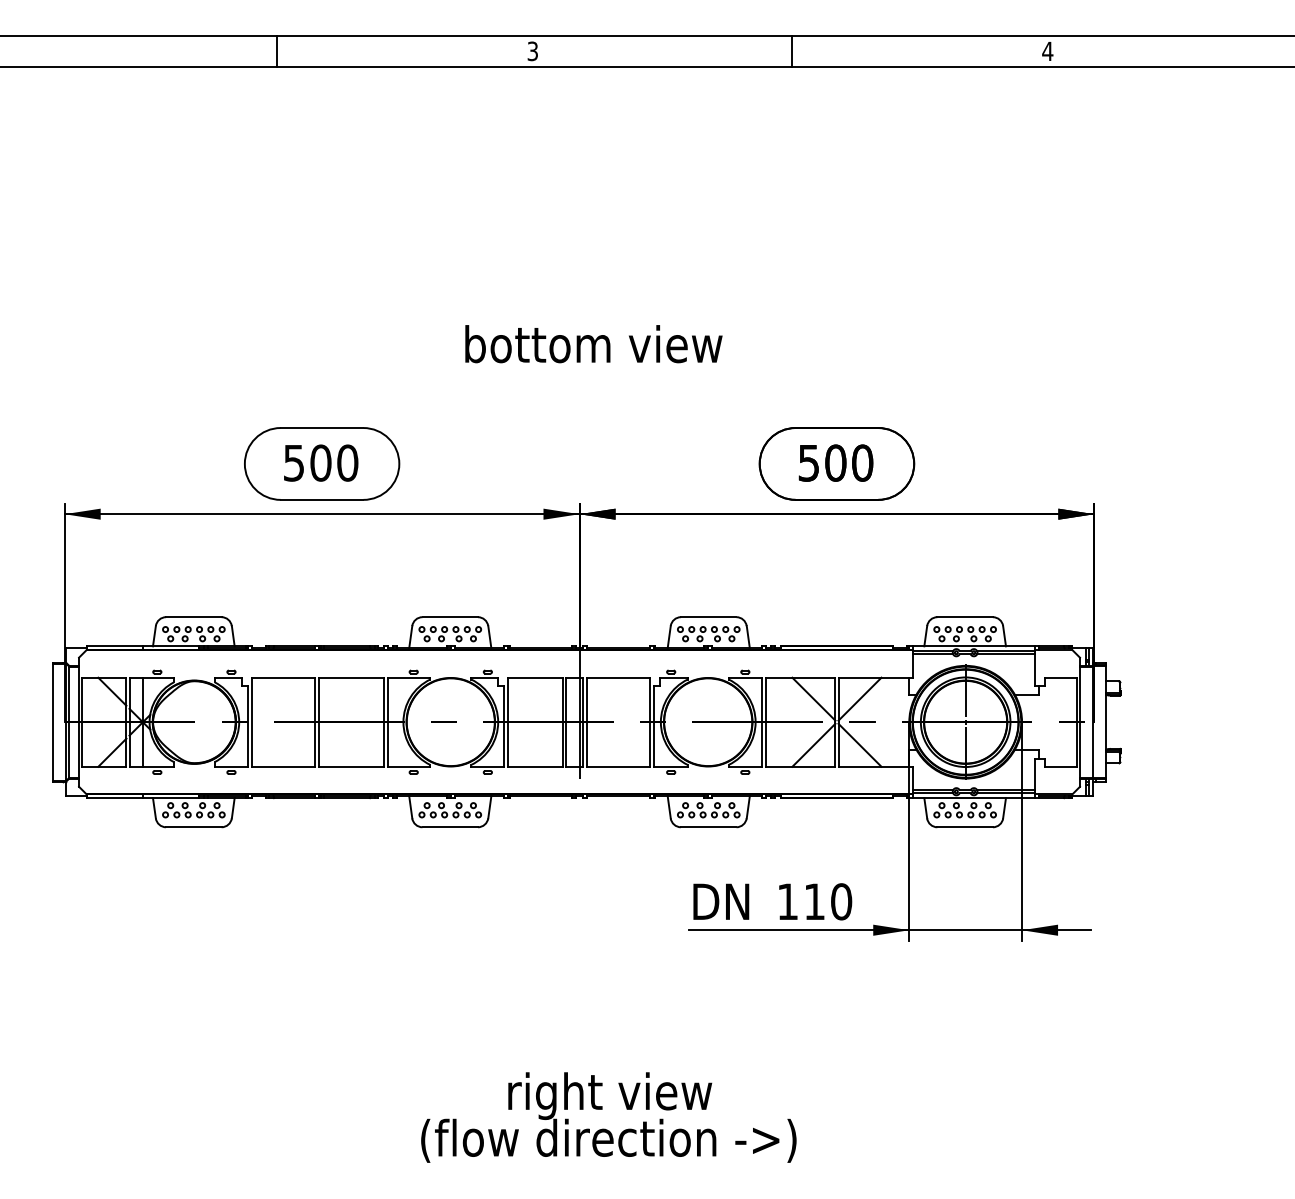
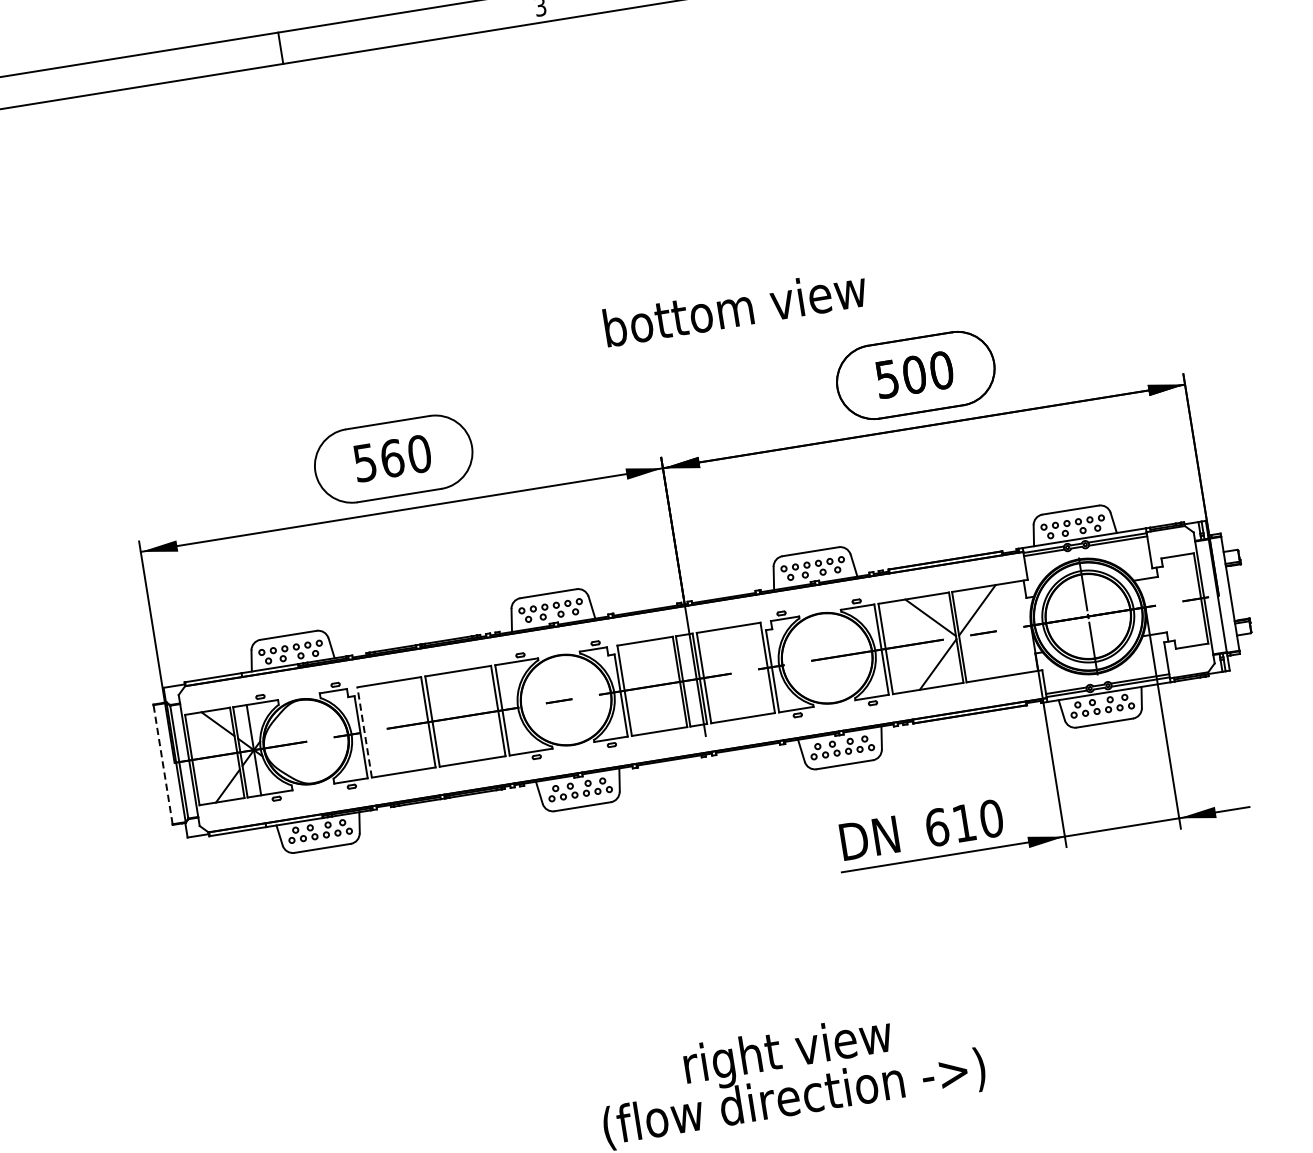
text: (593, 344) -> (735, 308), moved
text: (320, 462) -> (391, 457), 500 -> 560
line: (53, 722) -> (163, 764), solid -> dashed
line: (252, 722) -> (365, 732), solid -> dashed
line: (859, 744) -> (984, 656), removed
text: (787, 901) -> (936, 827), 110 -> 610

